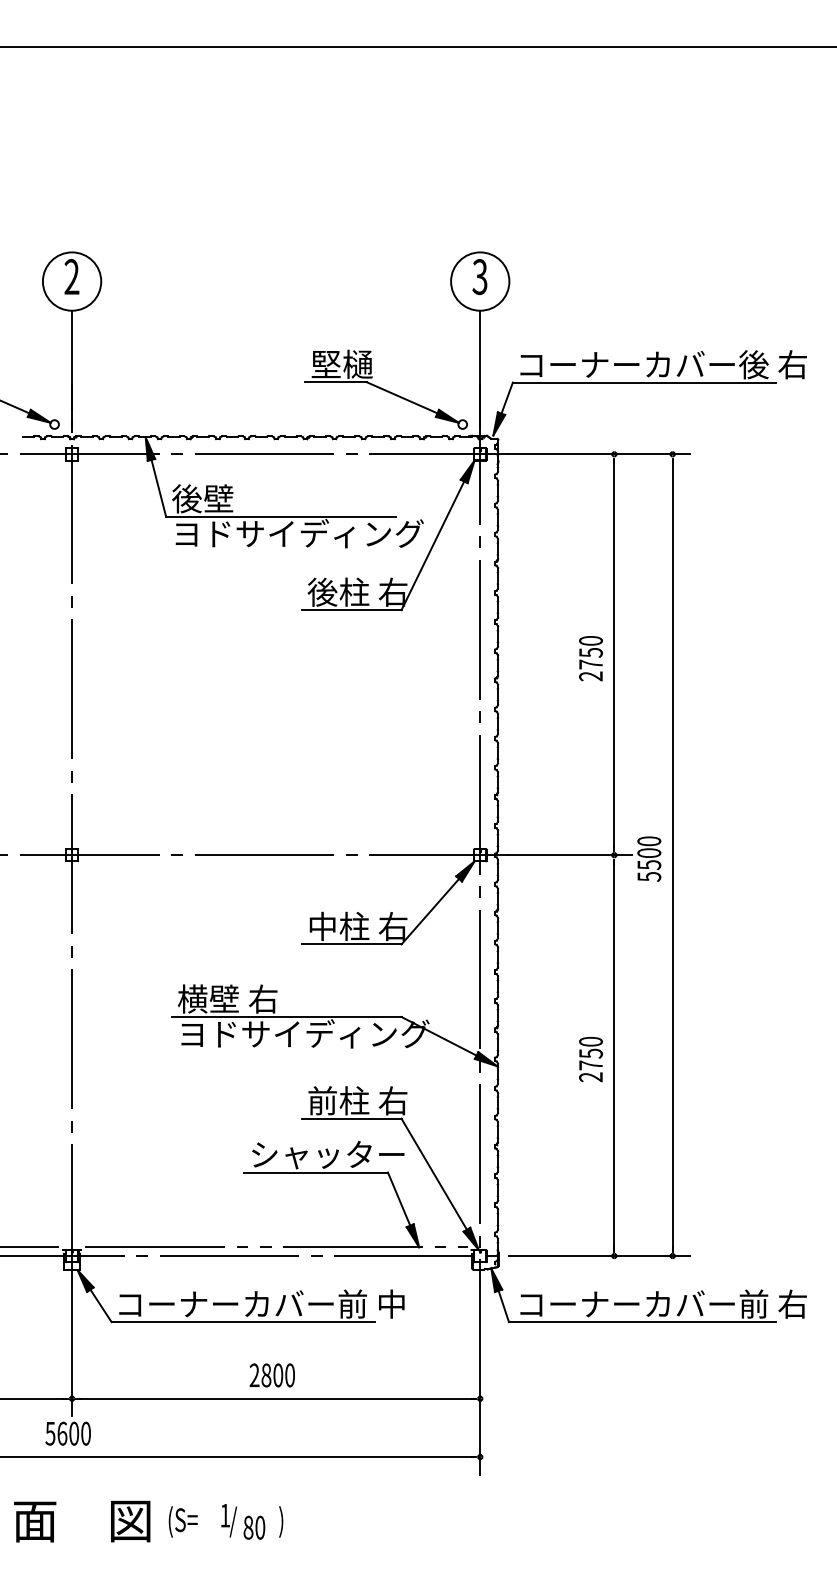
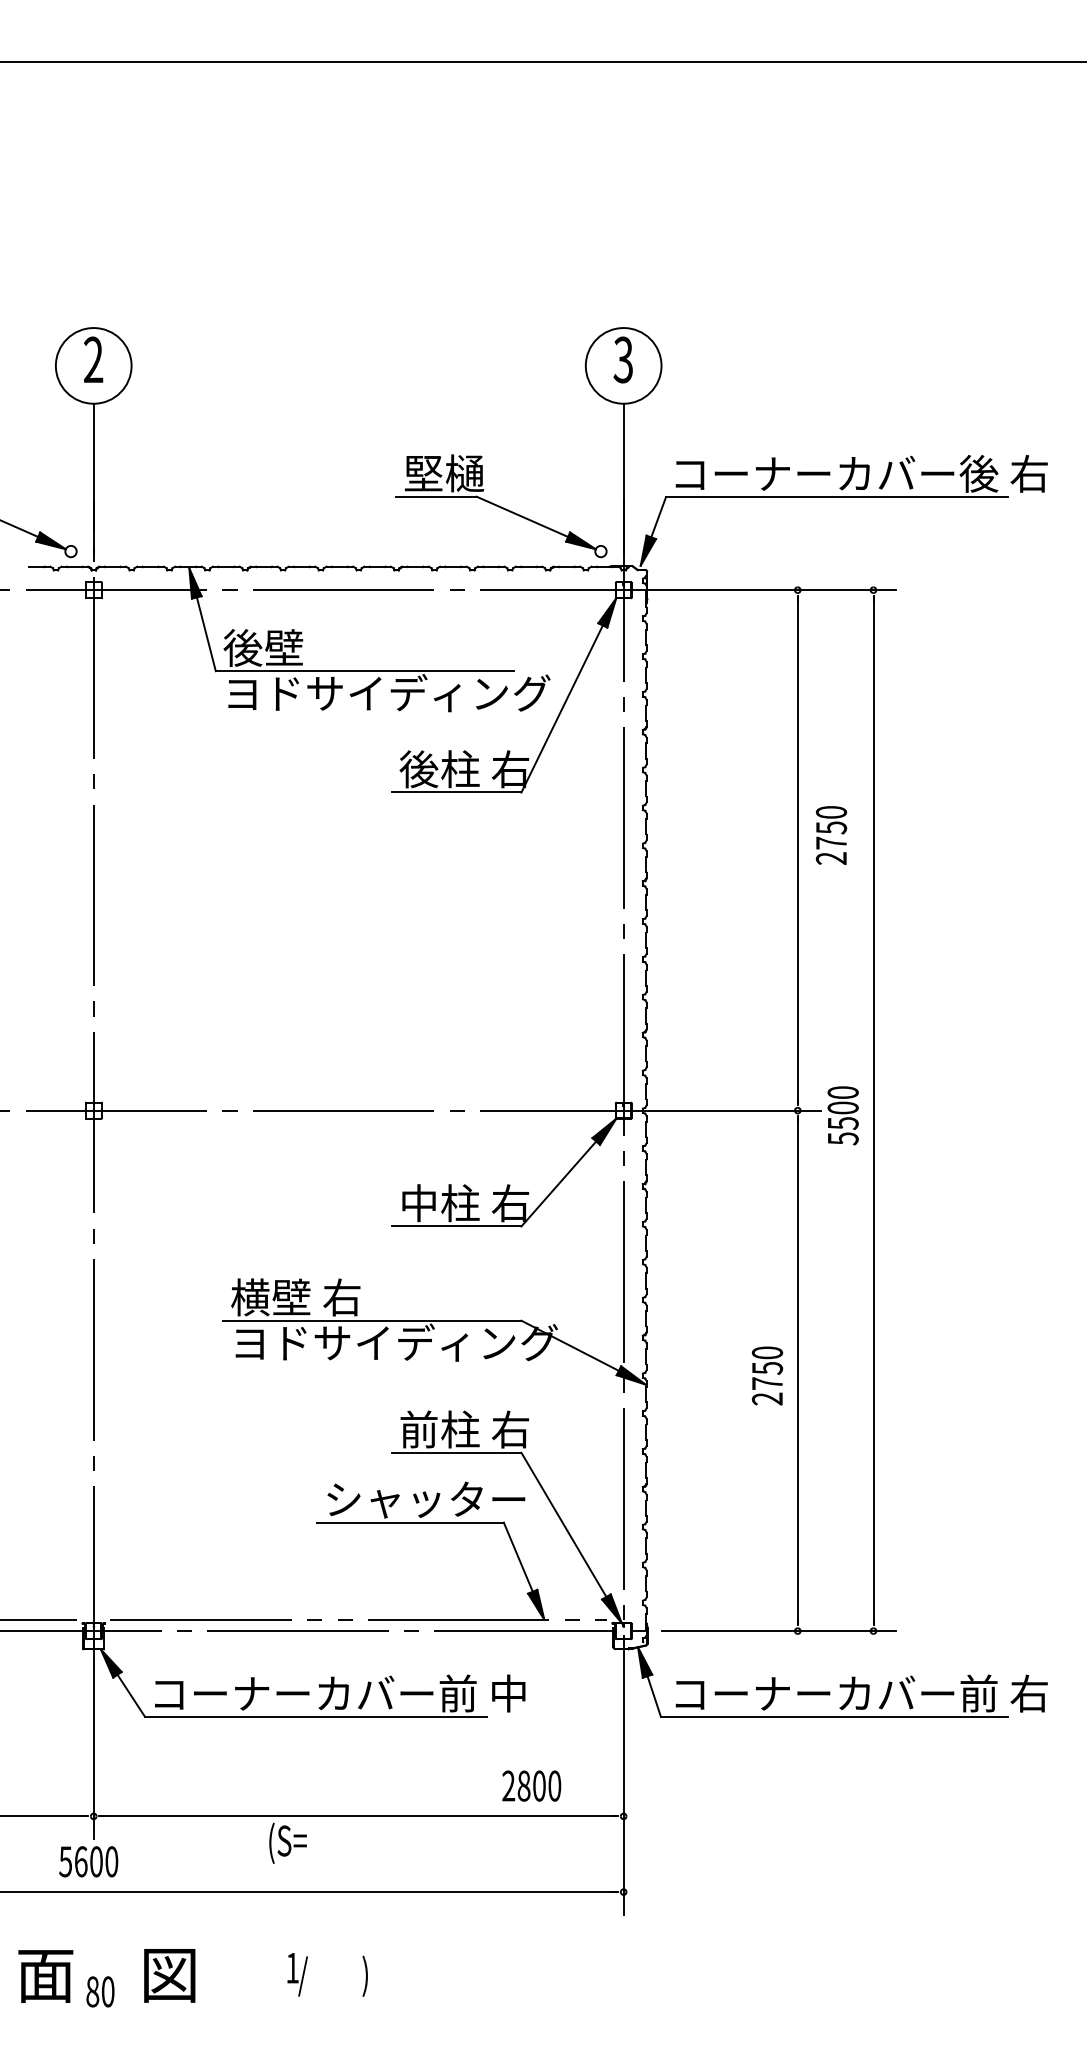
text: (591, 658) -> (831, 835), moved
text: (272, 1374) -> (531, 1785), moved
text: (182, 1521) -> (287, 1842), moved
text: (254, 1527) -> (100, 1991), moved

